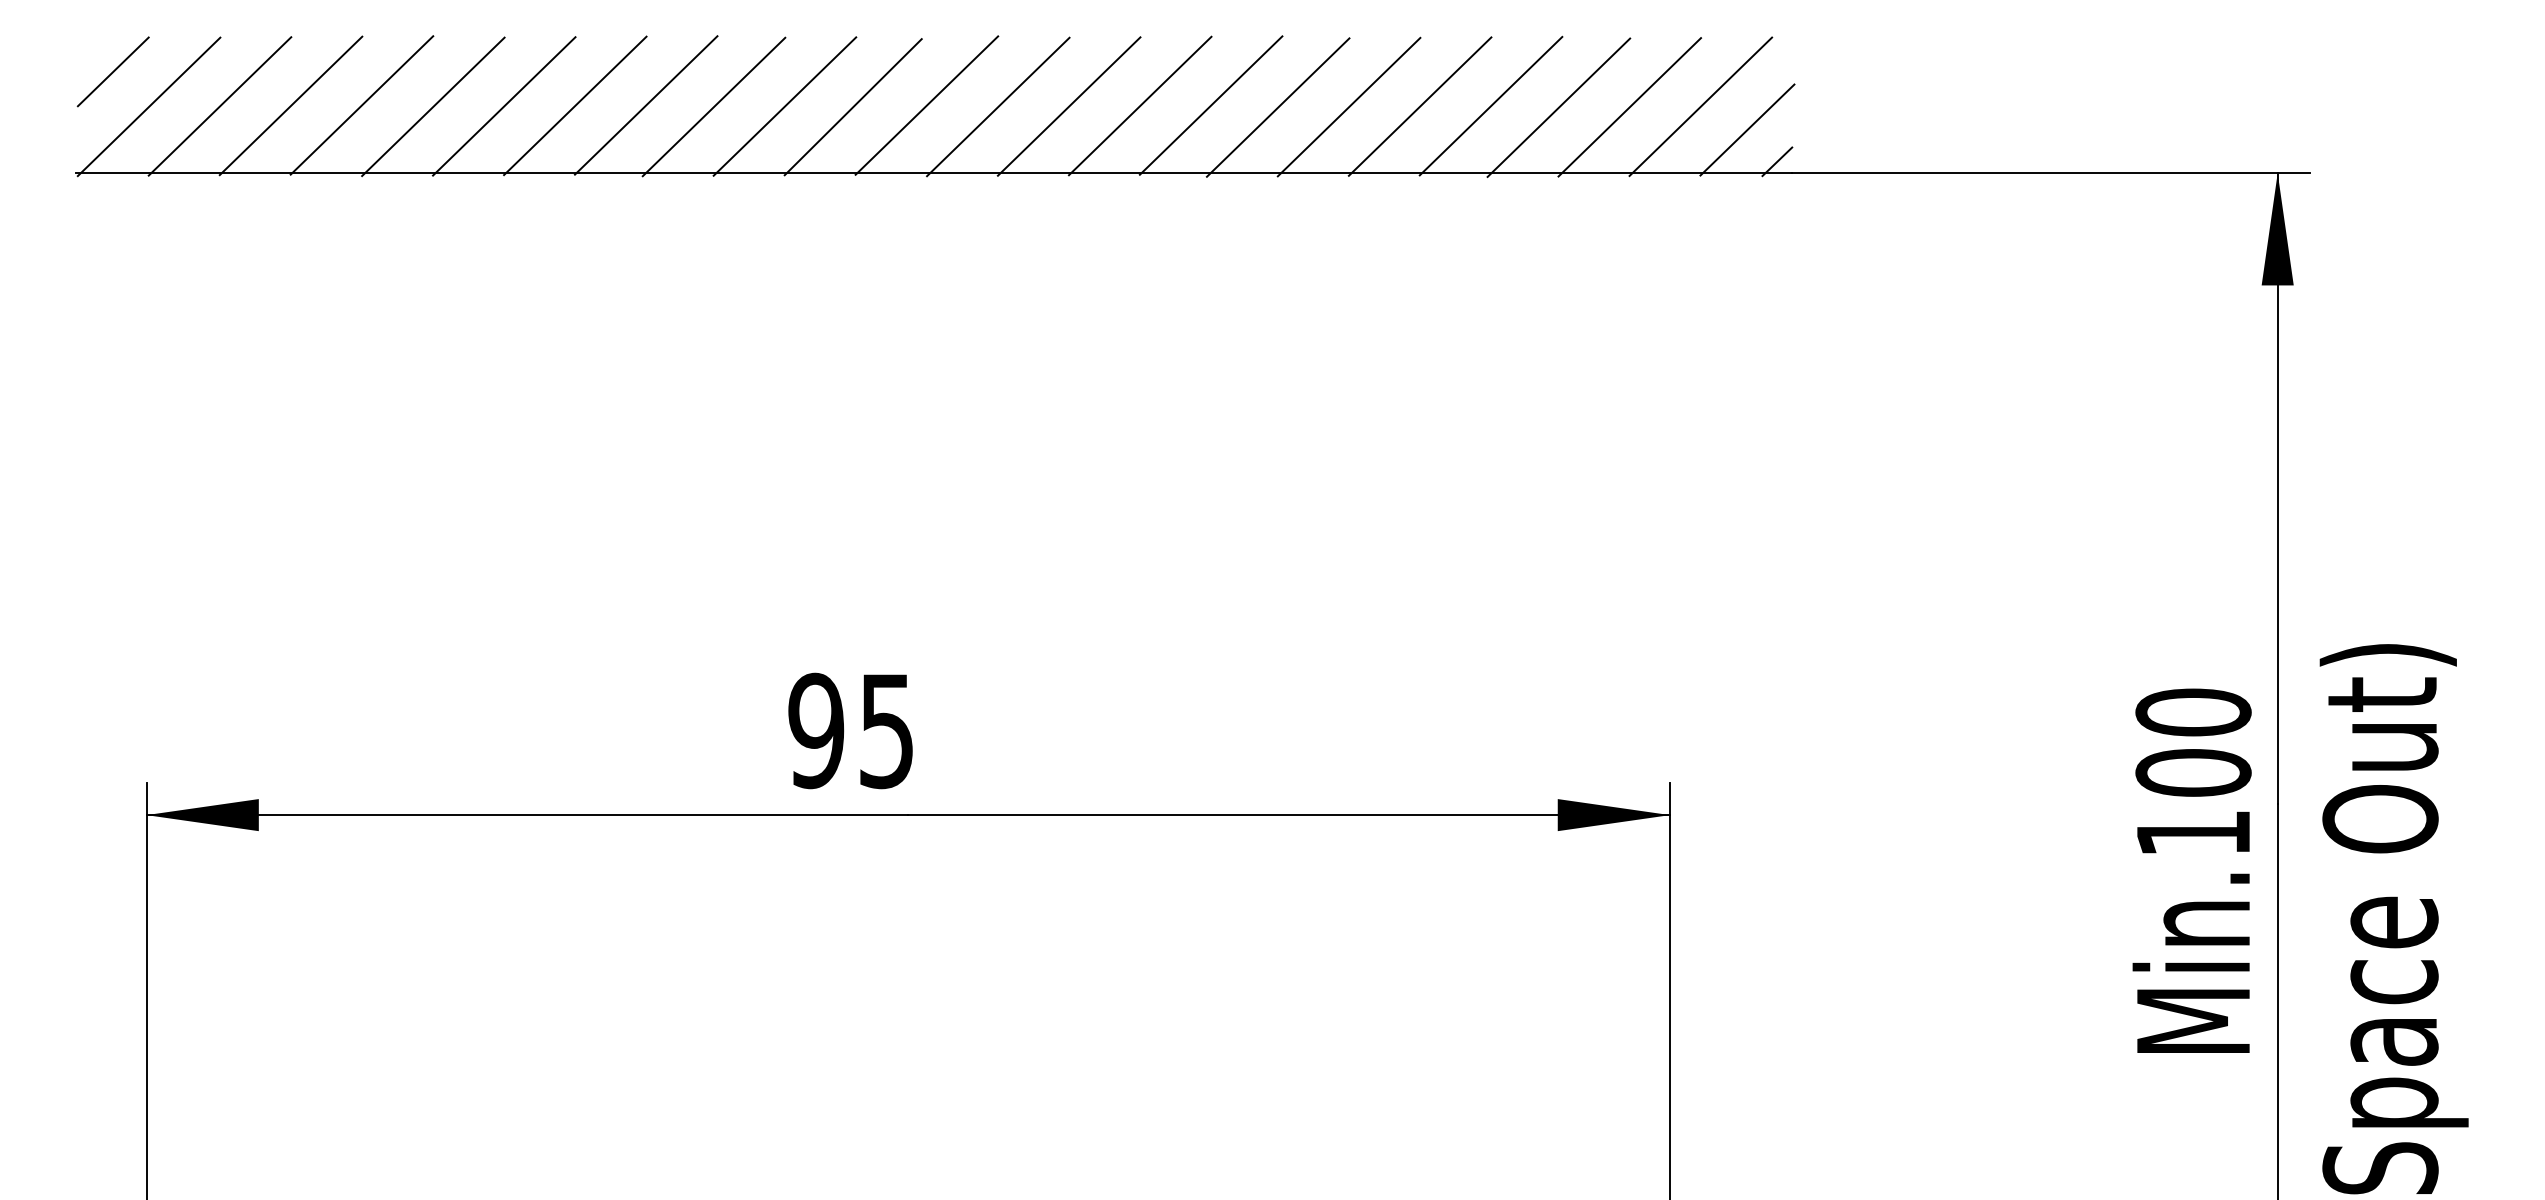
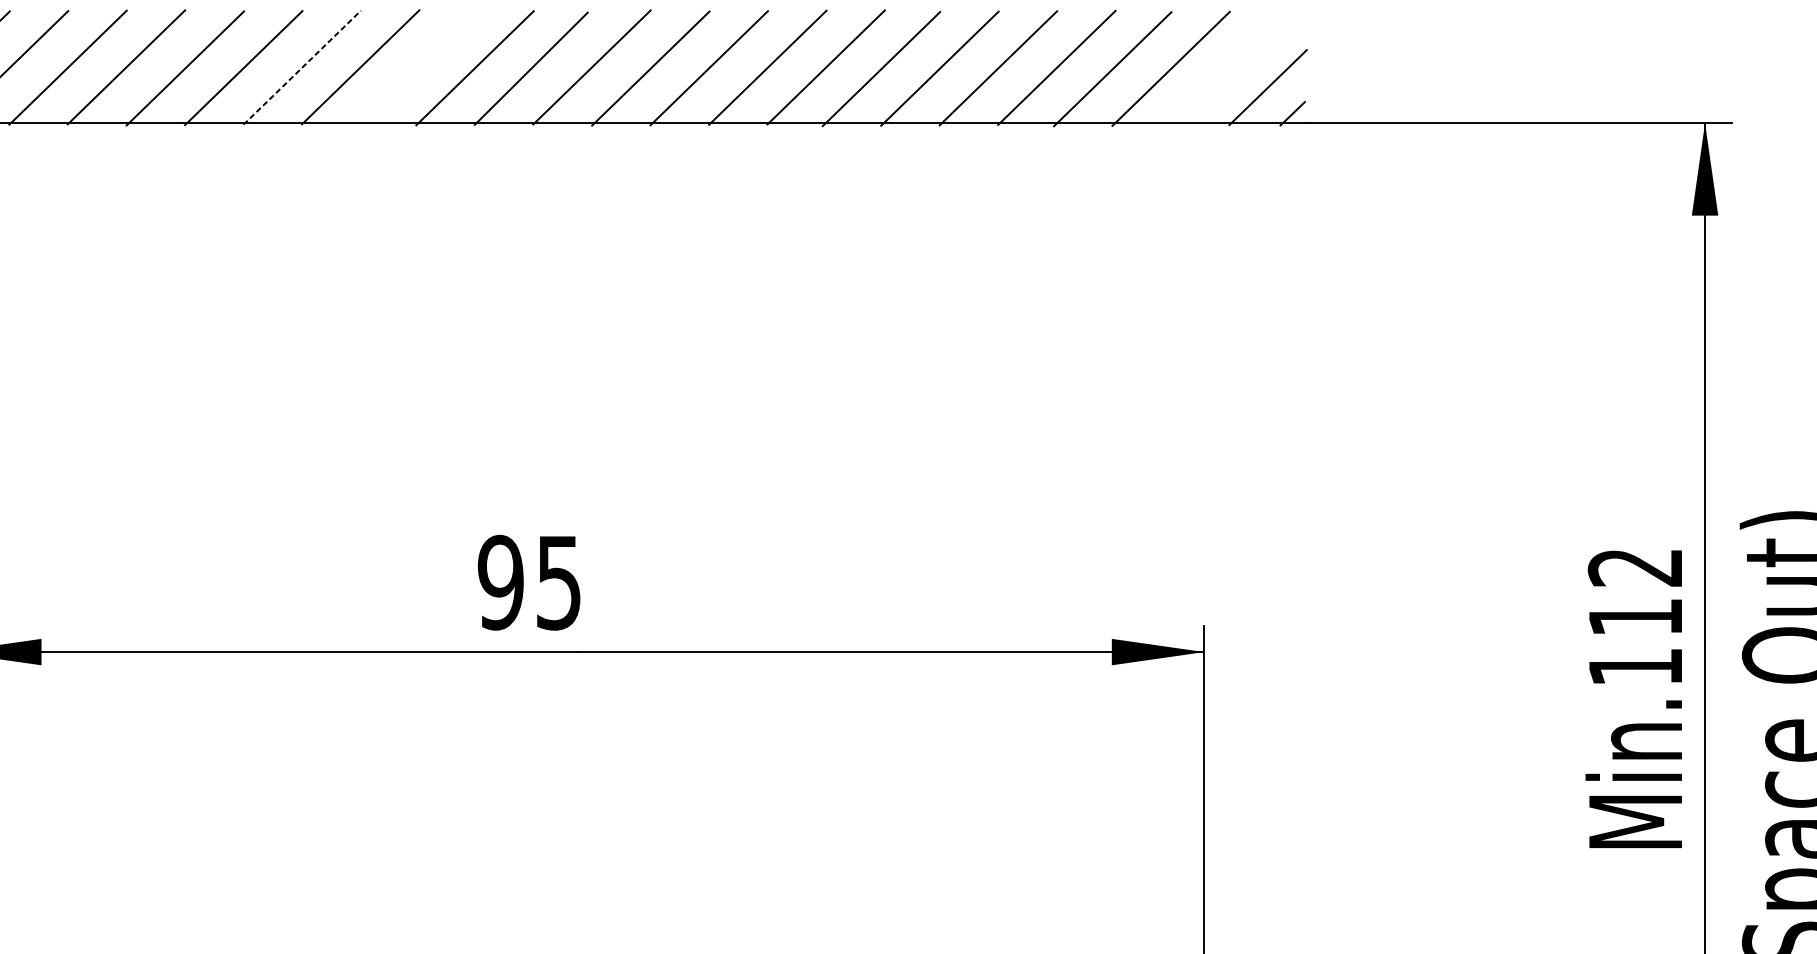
line: (575, 105) -> (302, 67), solid -> dashed
line: (713, 106) -> (416, 68), removed
line: (1700, 106) -> (1229, 68), removed
text: (2193, 742) -> (1635, 592), Min.100 -> Min.112

